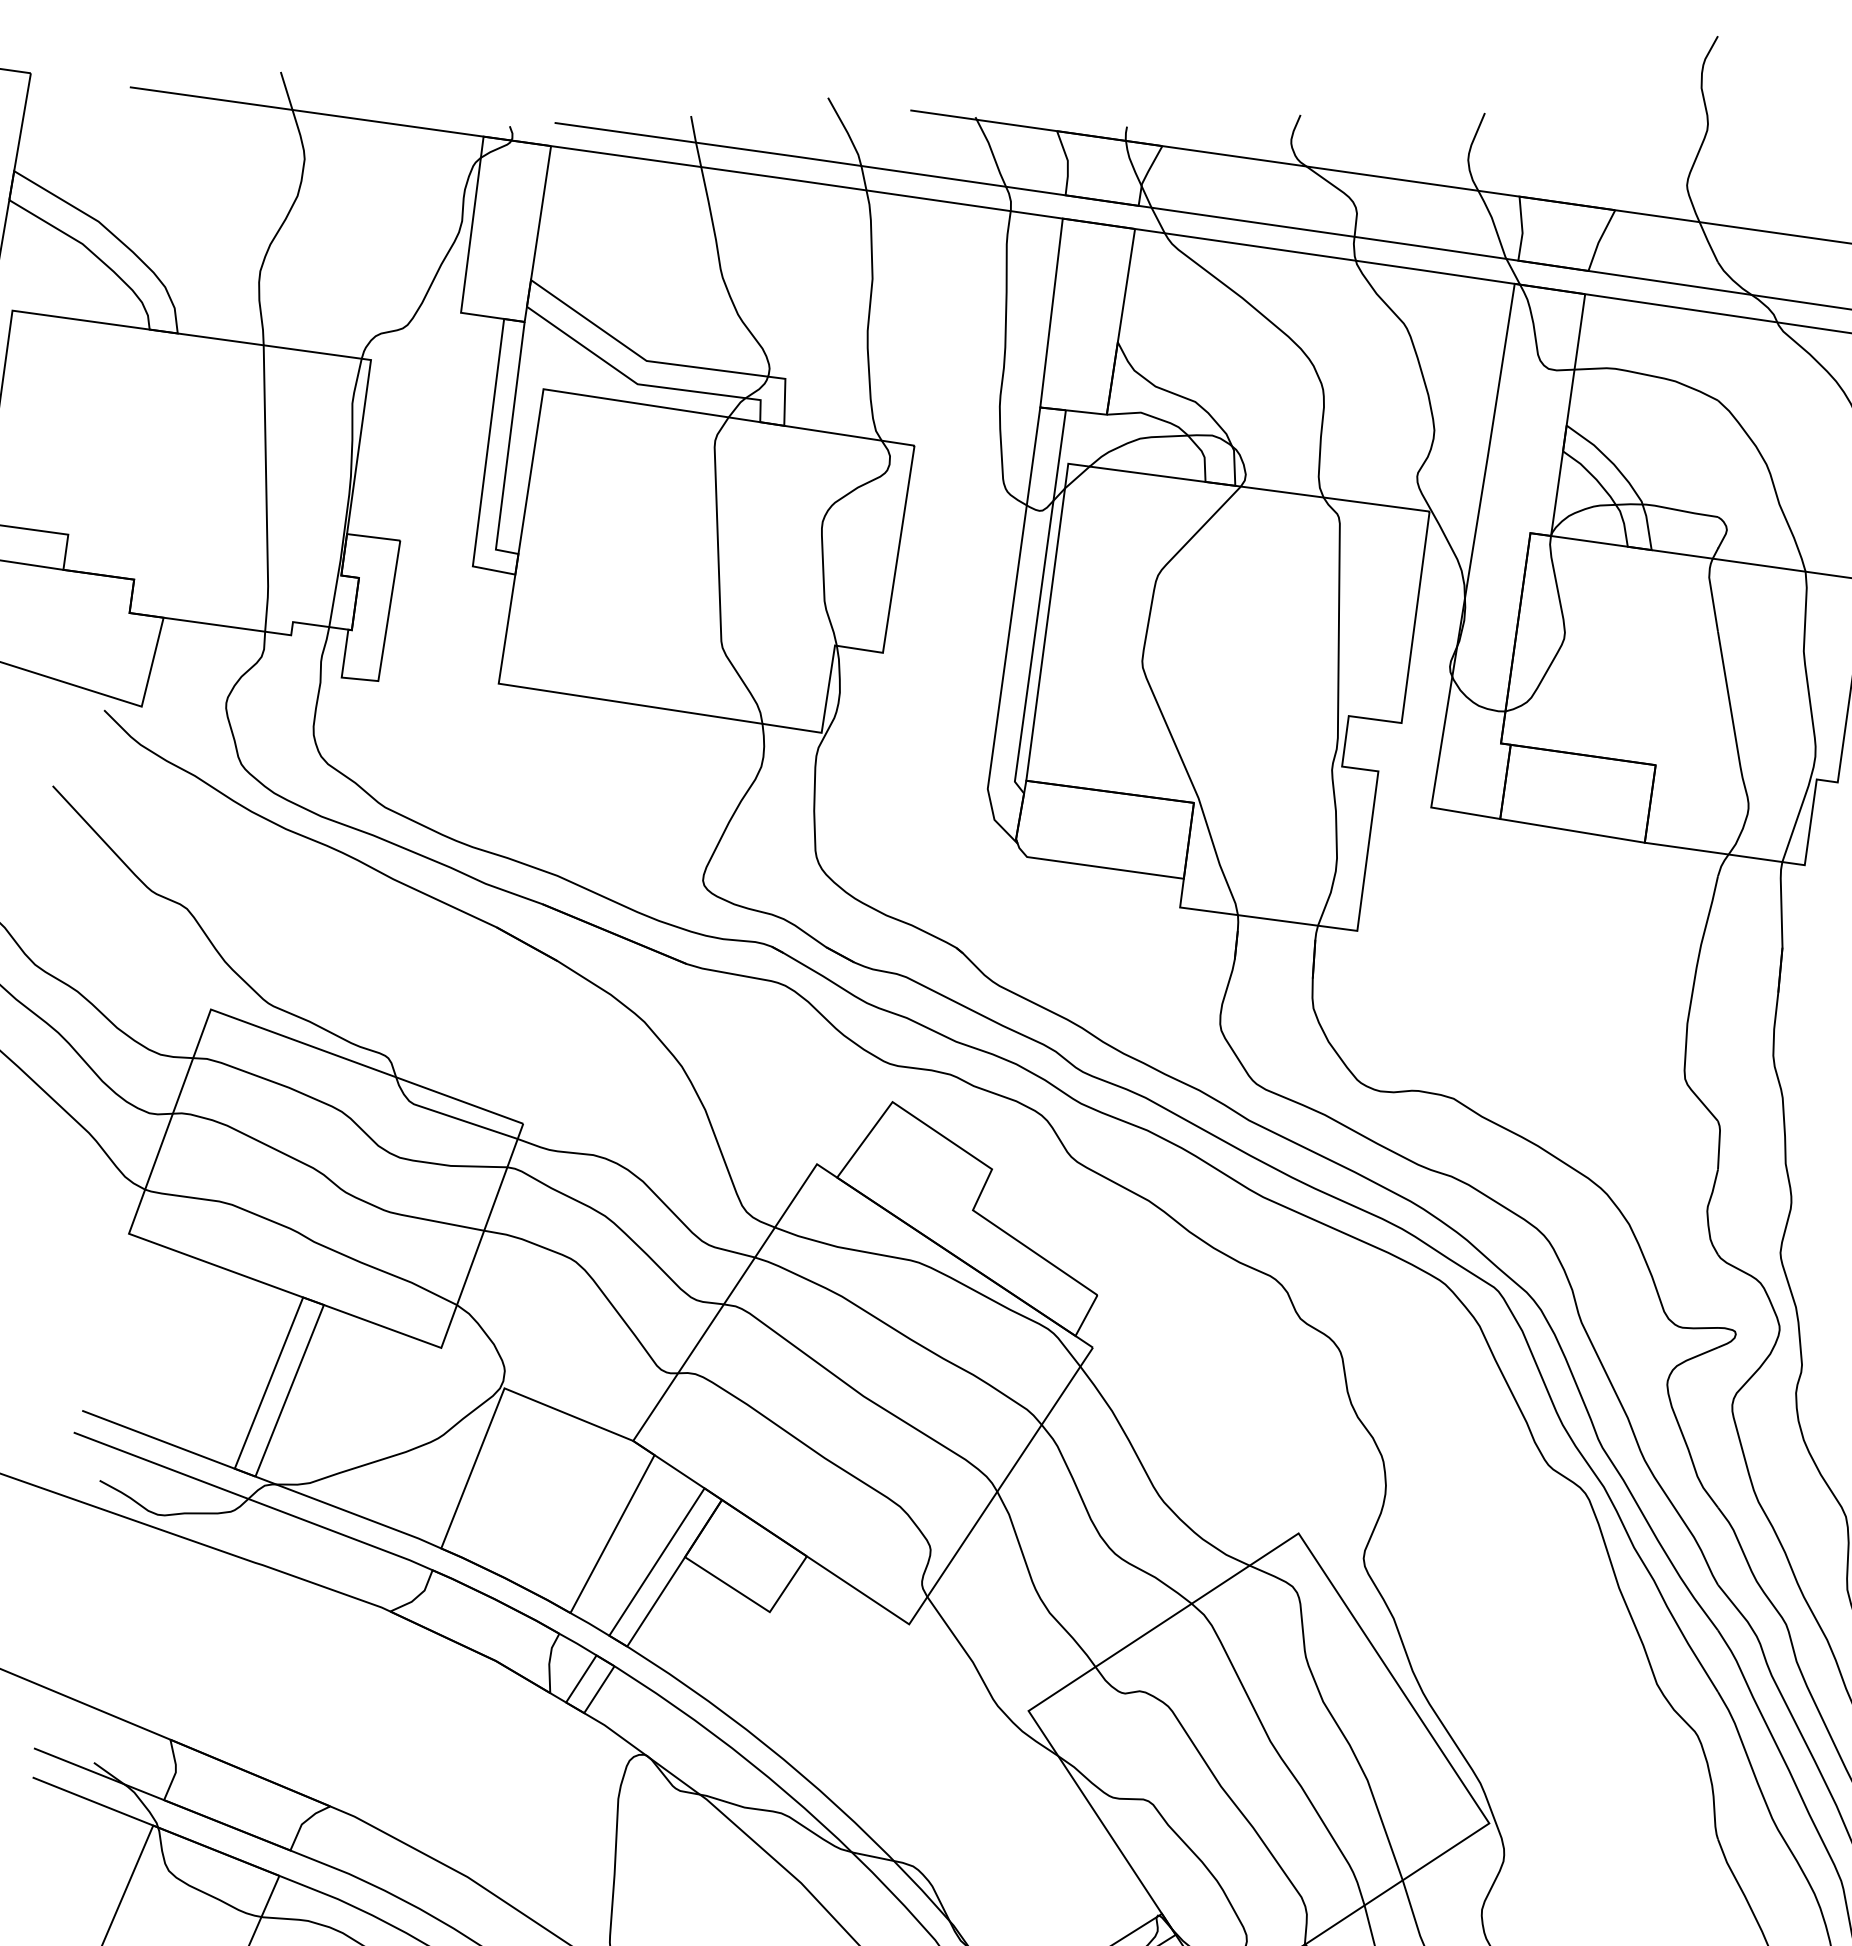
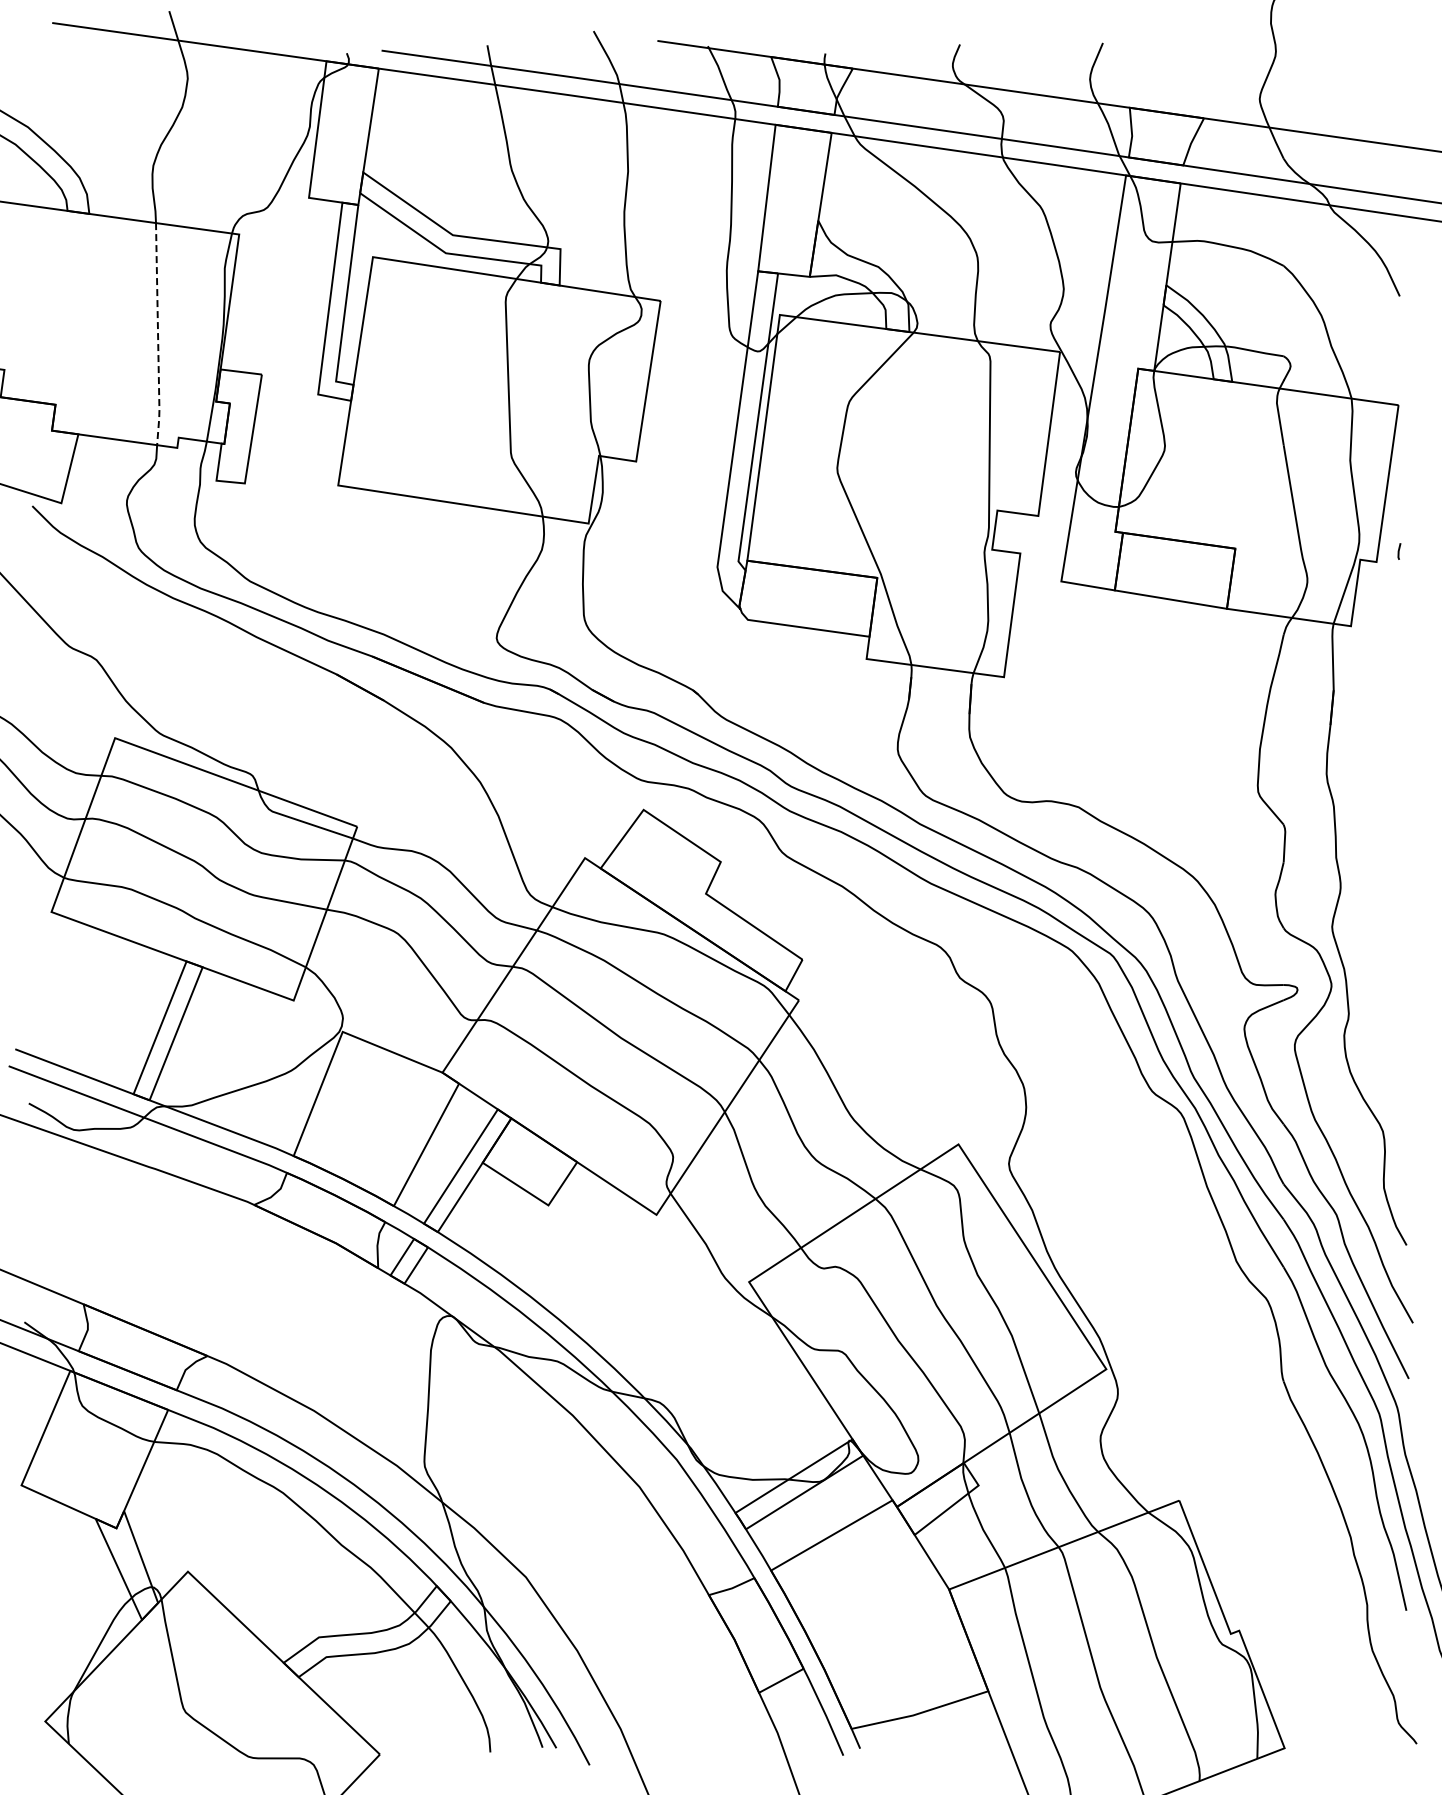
line: (266, 491) -> (158, 336), solid -> dashed

